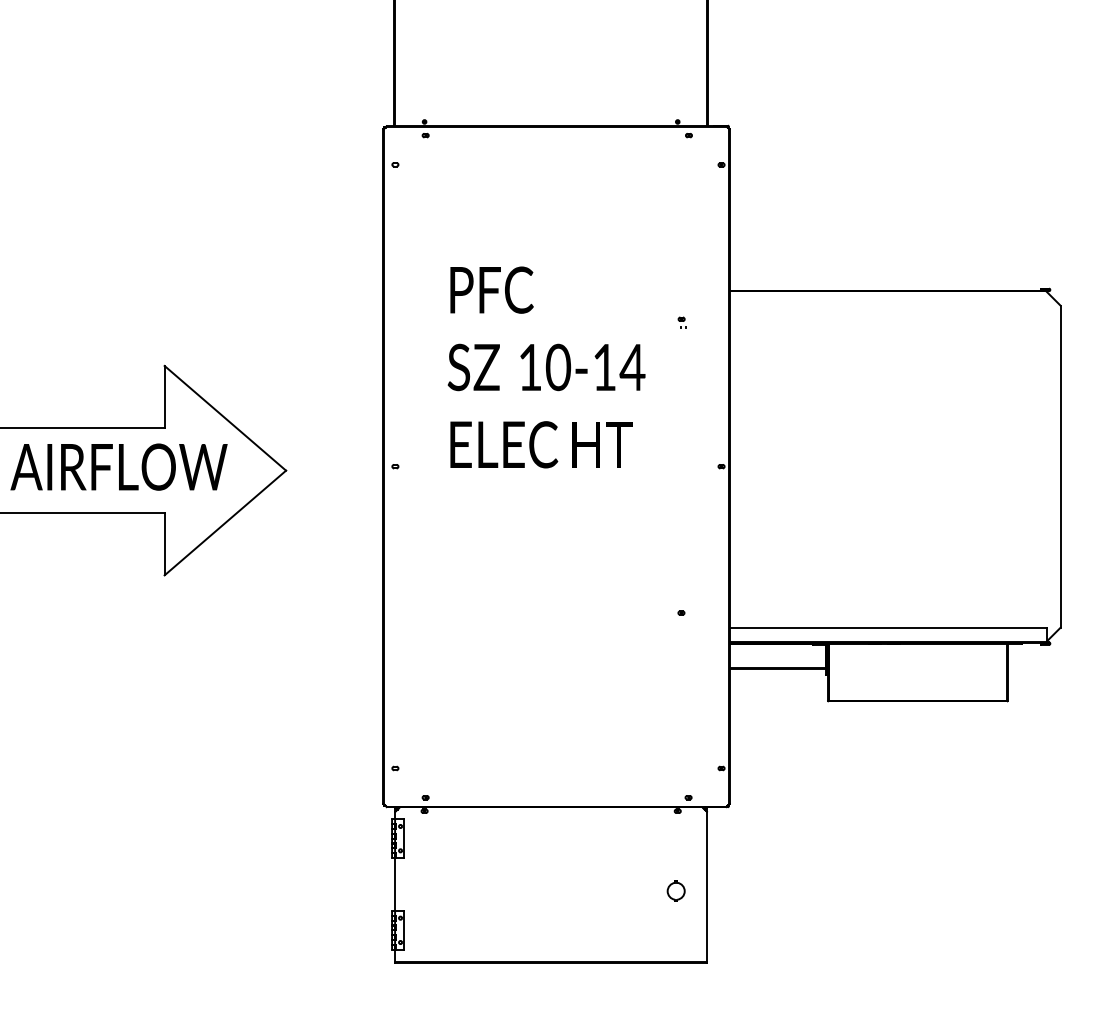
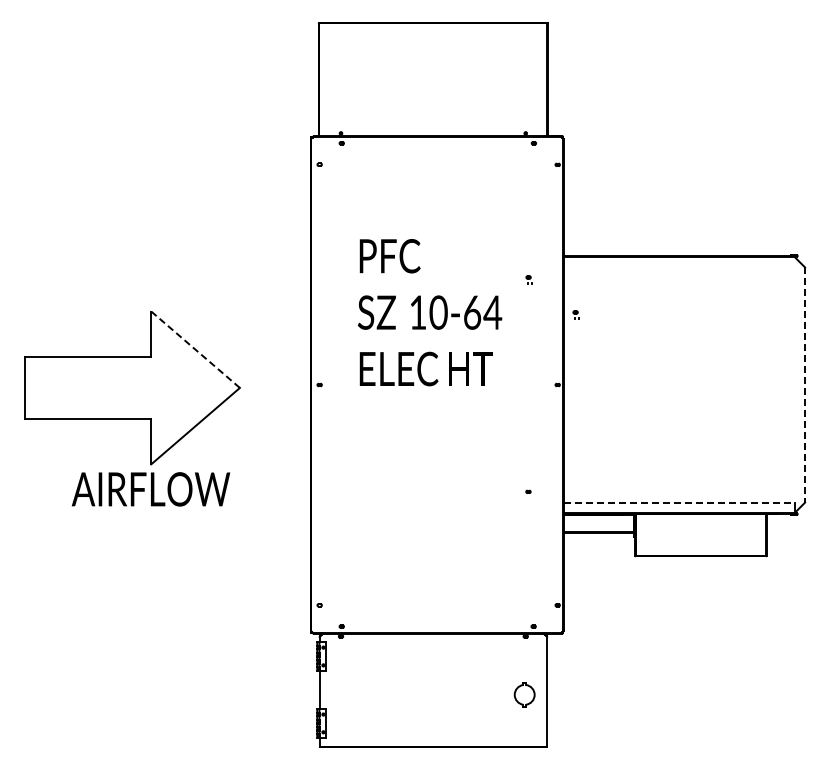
text: (604, 367) -> (472, 312), 10-14 -> 10-64
part: (745, 370) -> (575, 314), added
line: (225, 417) -> (195, 349), solid -> dashed
text: (119, 467) -> (151, 489), moved
line: (1061, 467) -> (805, 385), solid -> dashed
line: (888, 629) -> (679, 503), solid -> dashed
part: (676, 890) -> (524, 694), size x1.6

